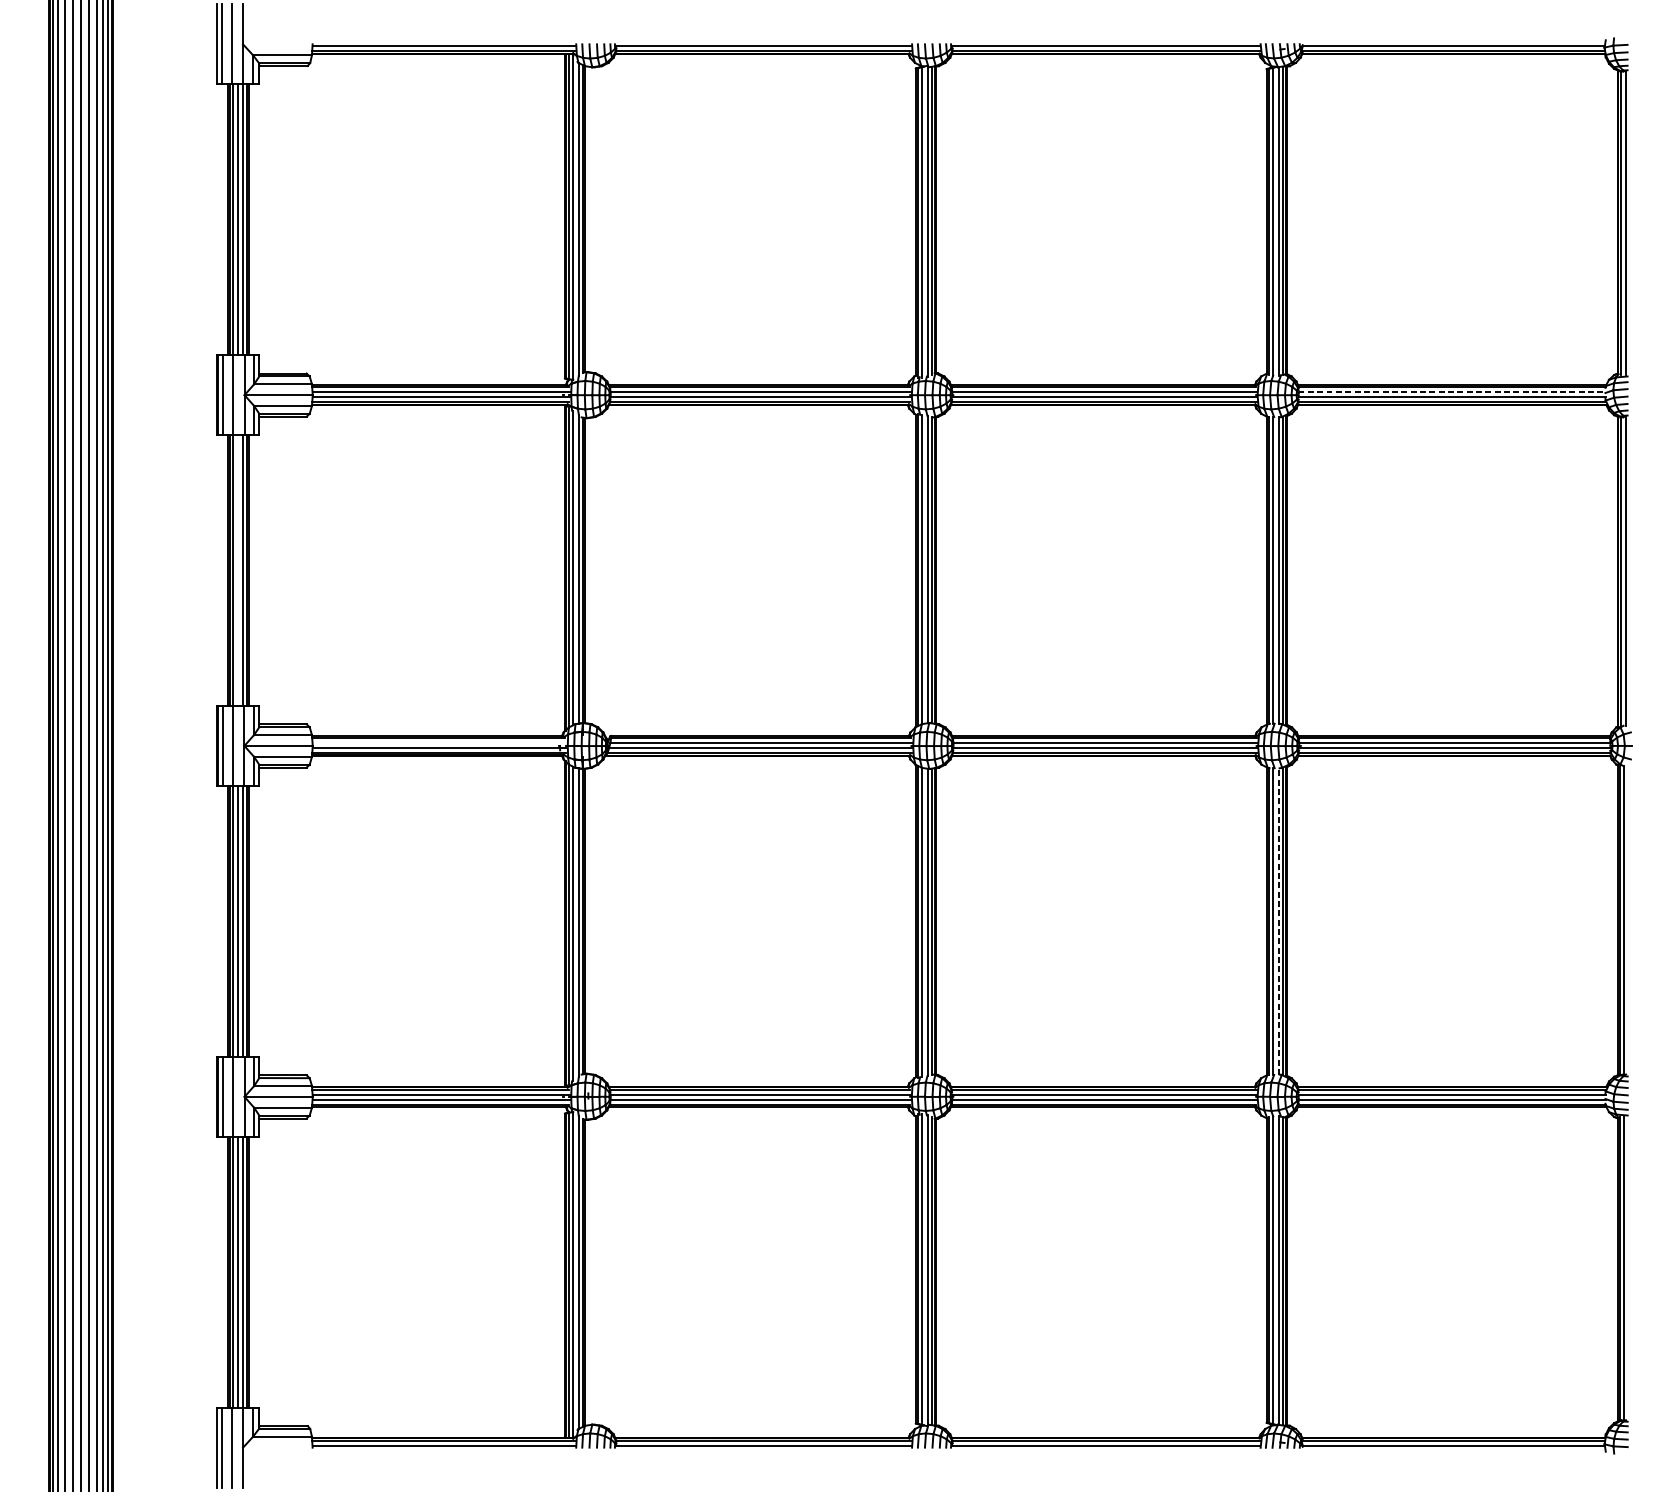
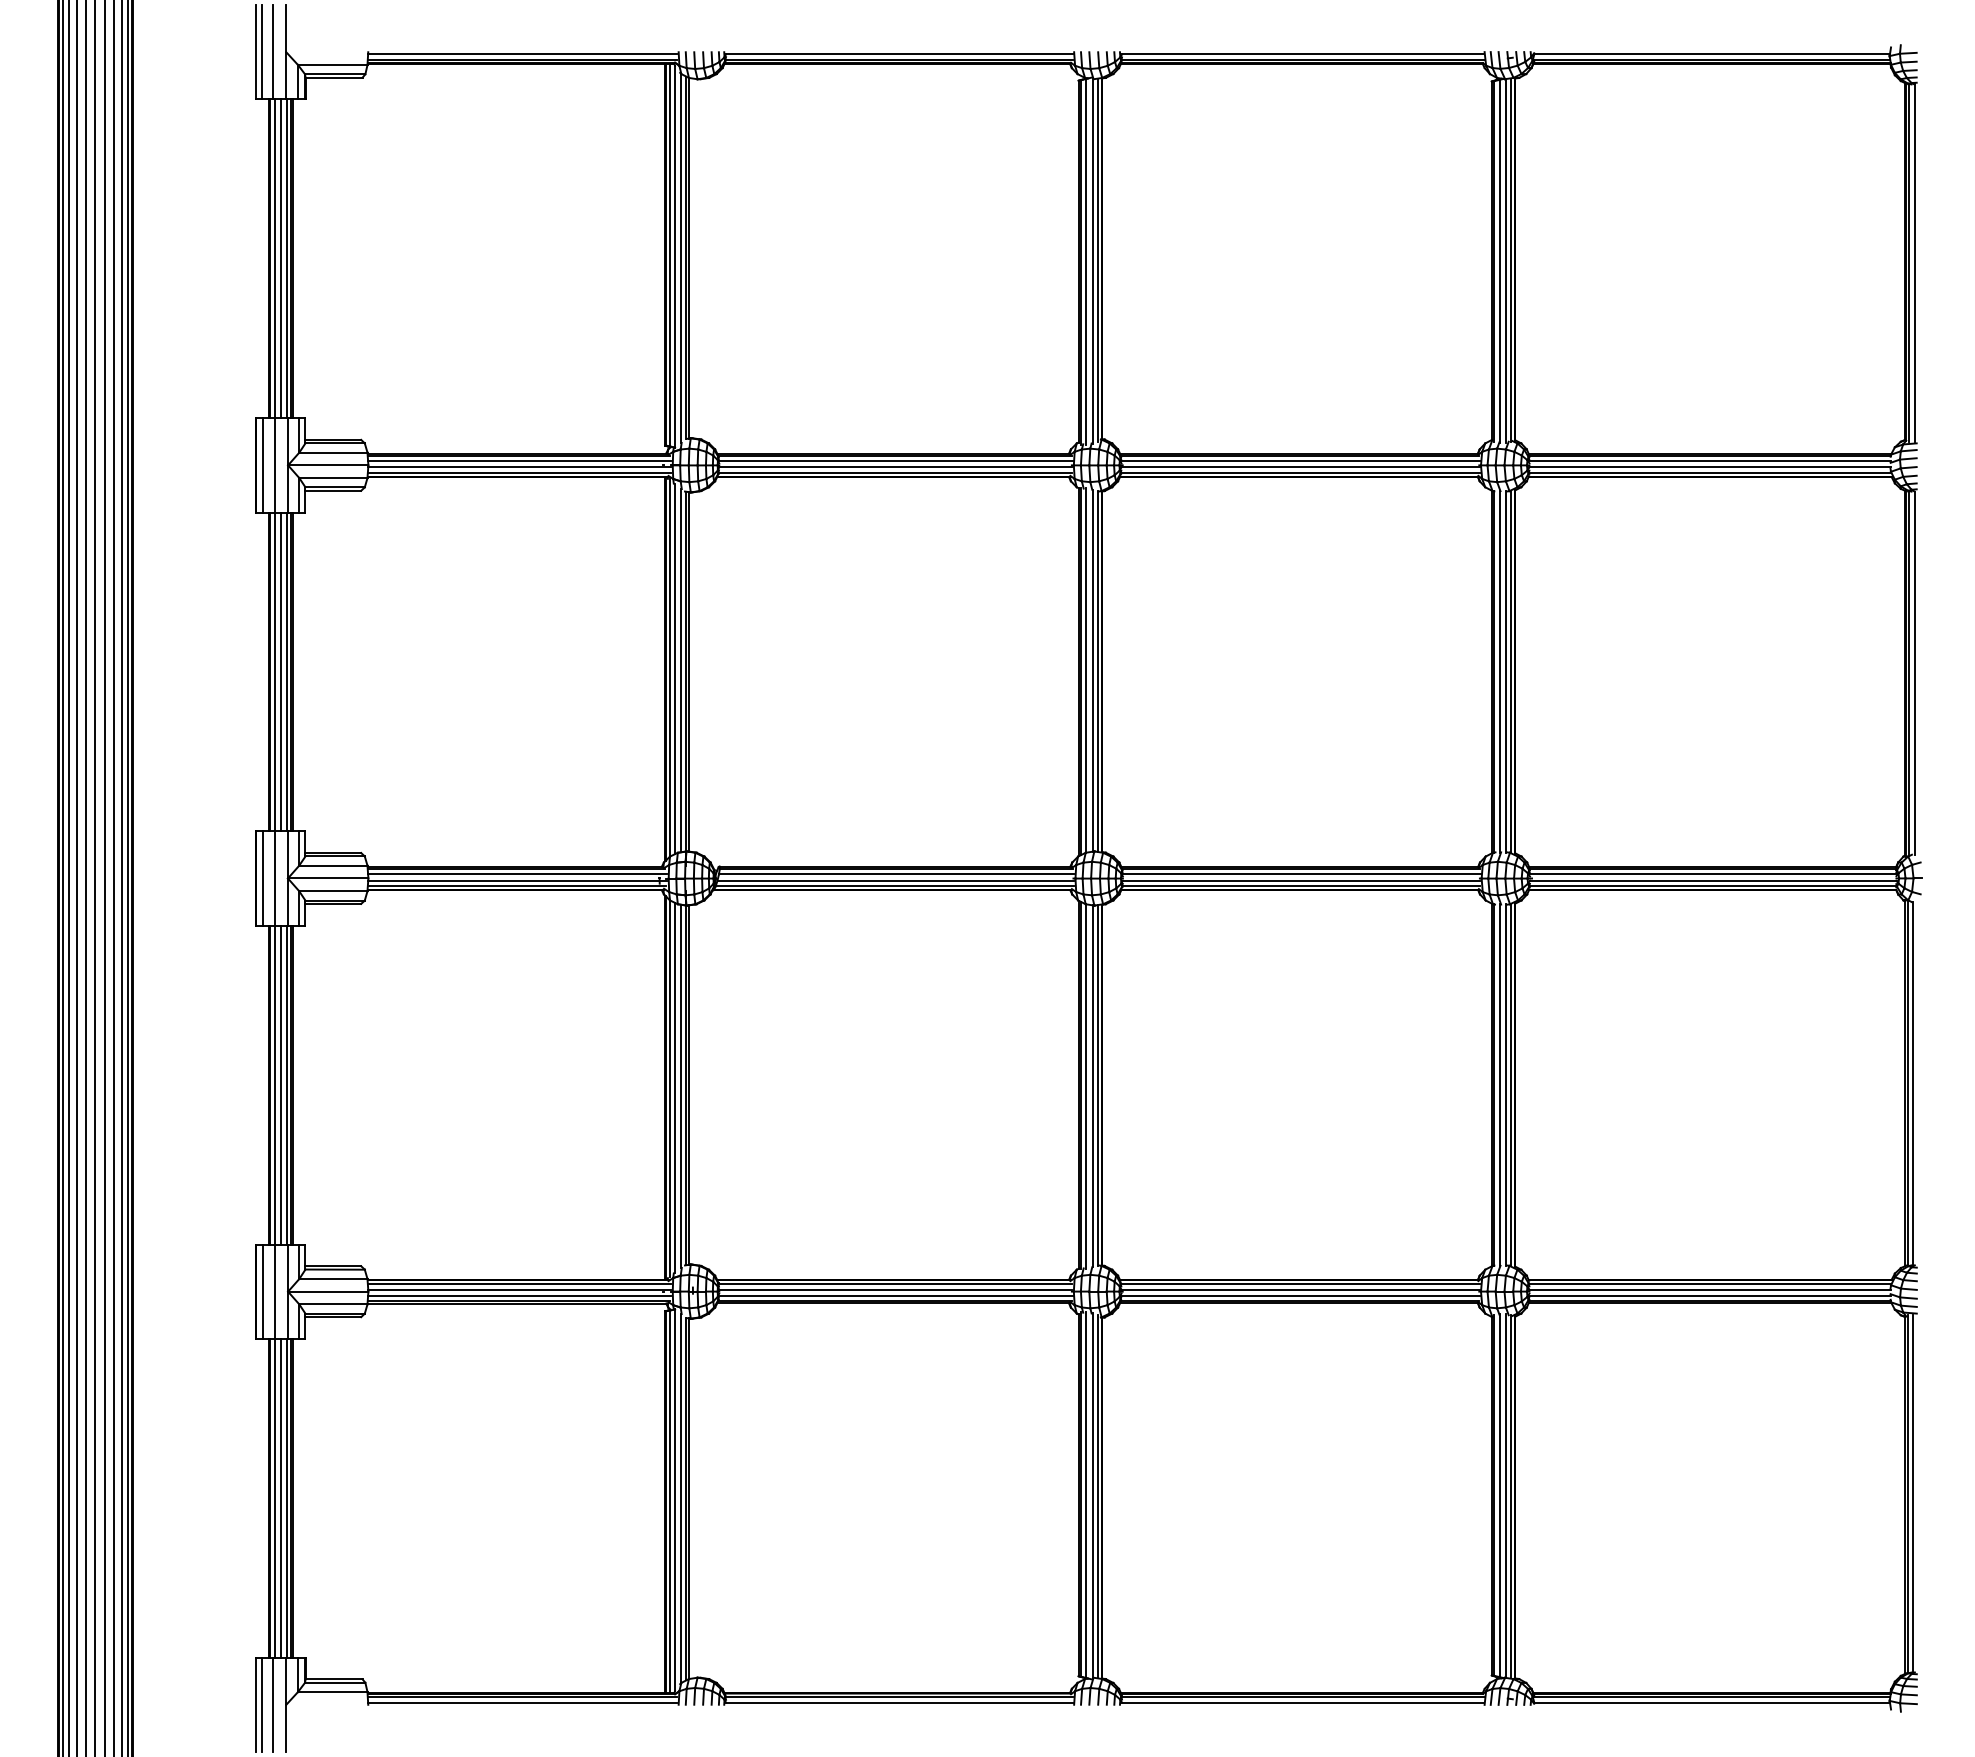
line: (1452, 391) -> (1710, 461), dashed -> solid
line: (238, 570) -> (280, 671), added
line: (439, 742) -> (517, 874), added
line: (1278, 921) -> (1505, 1085), dashed -> solid

